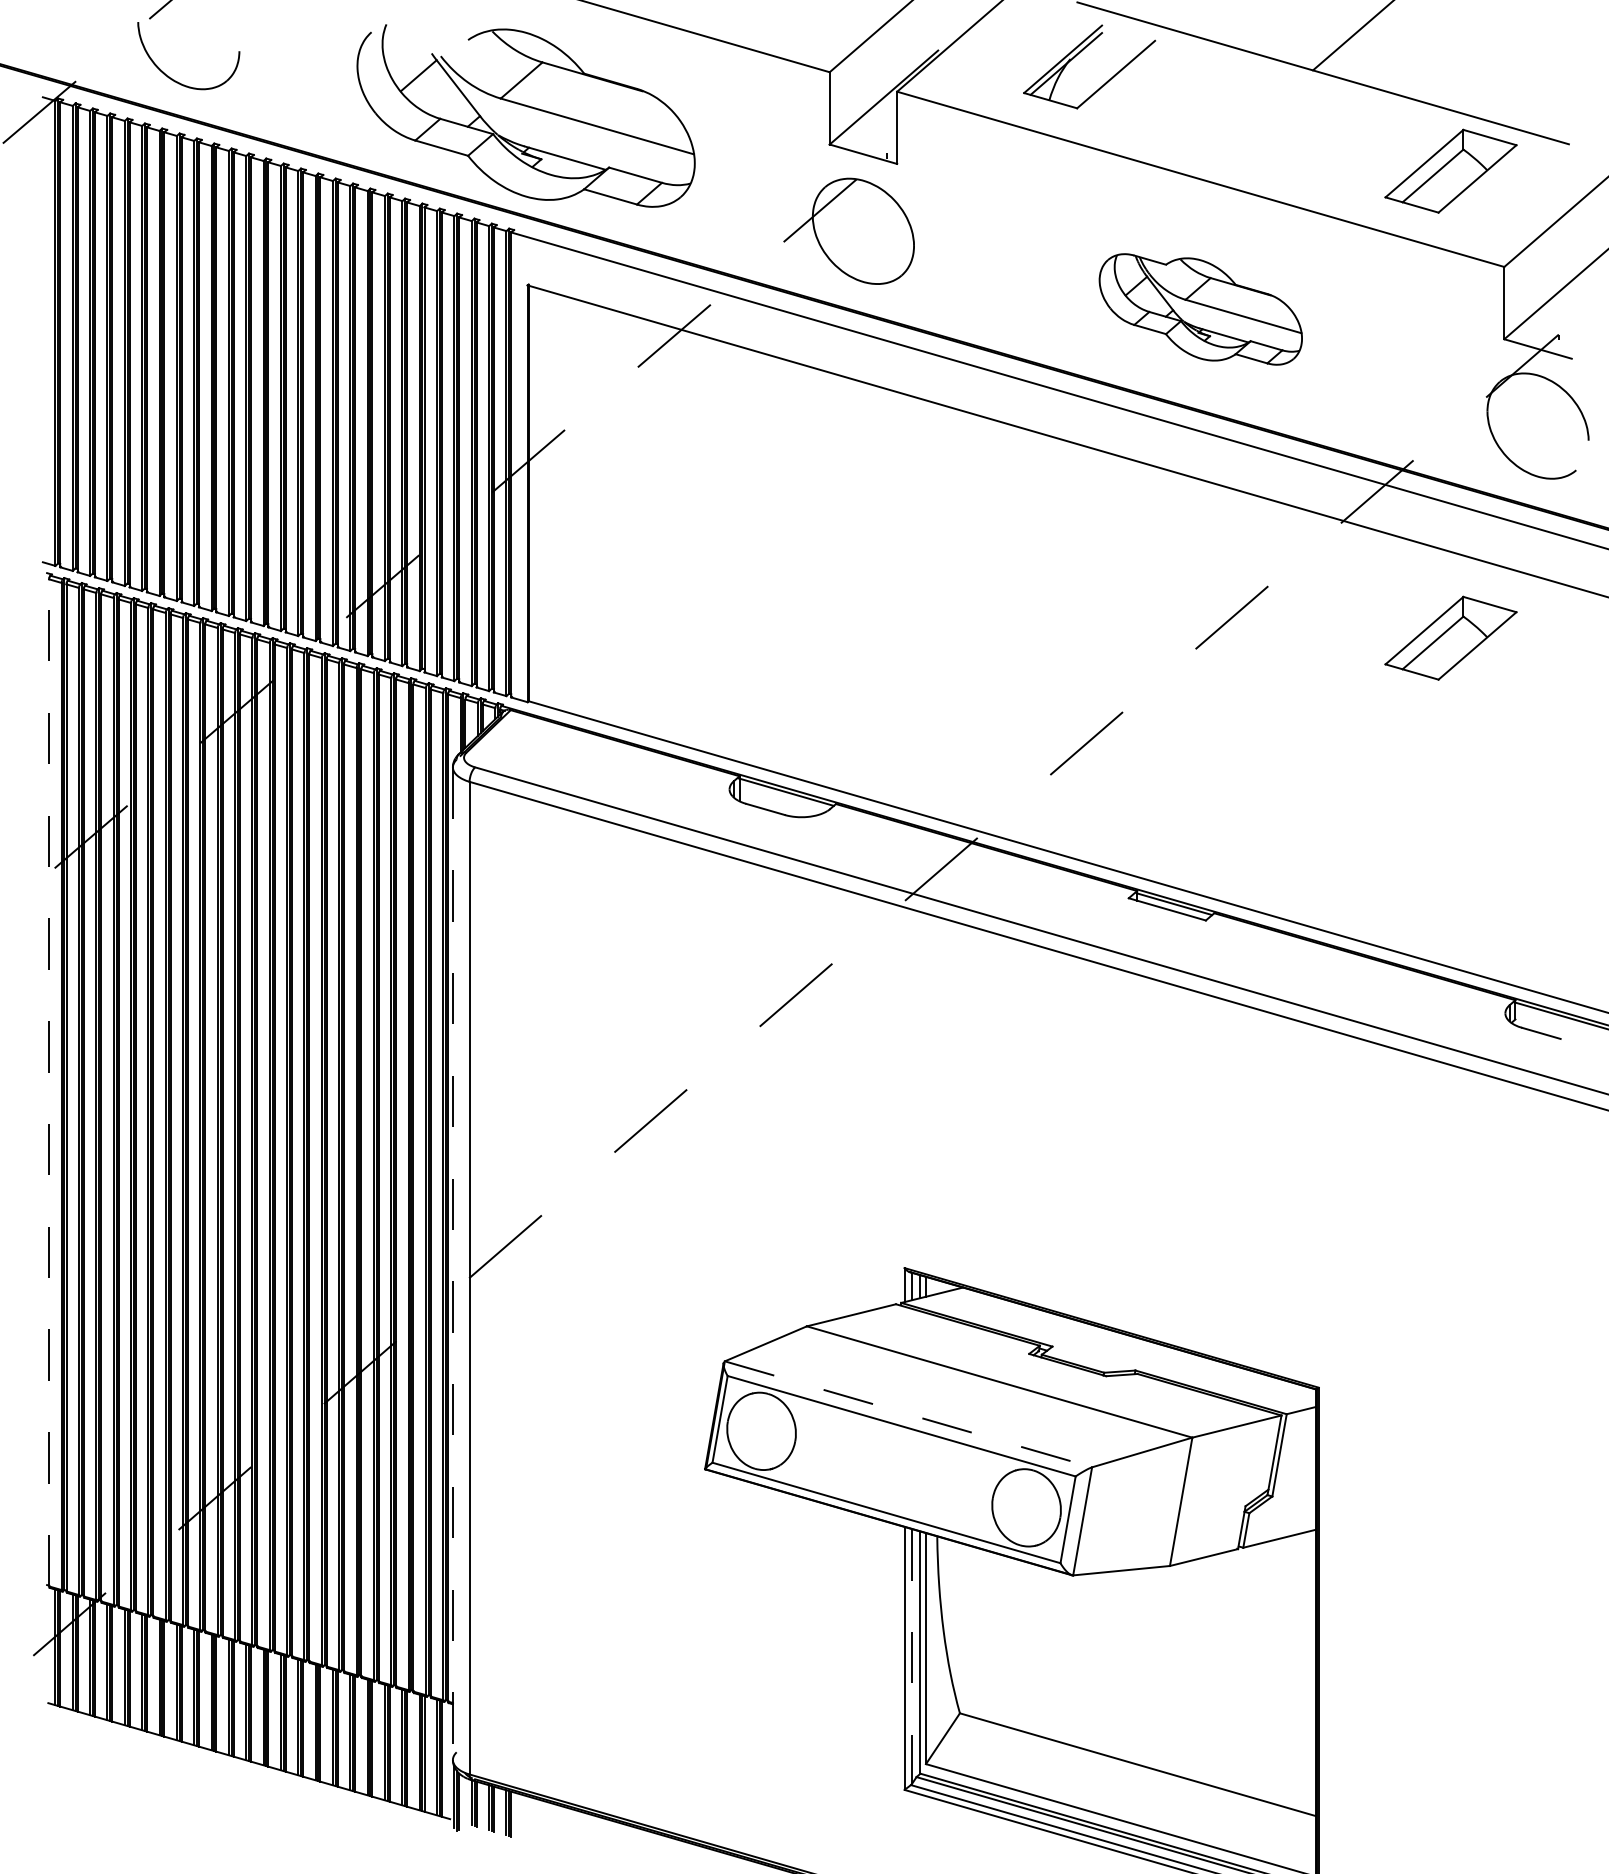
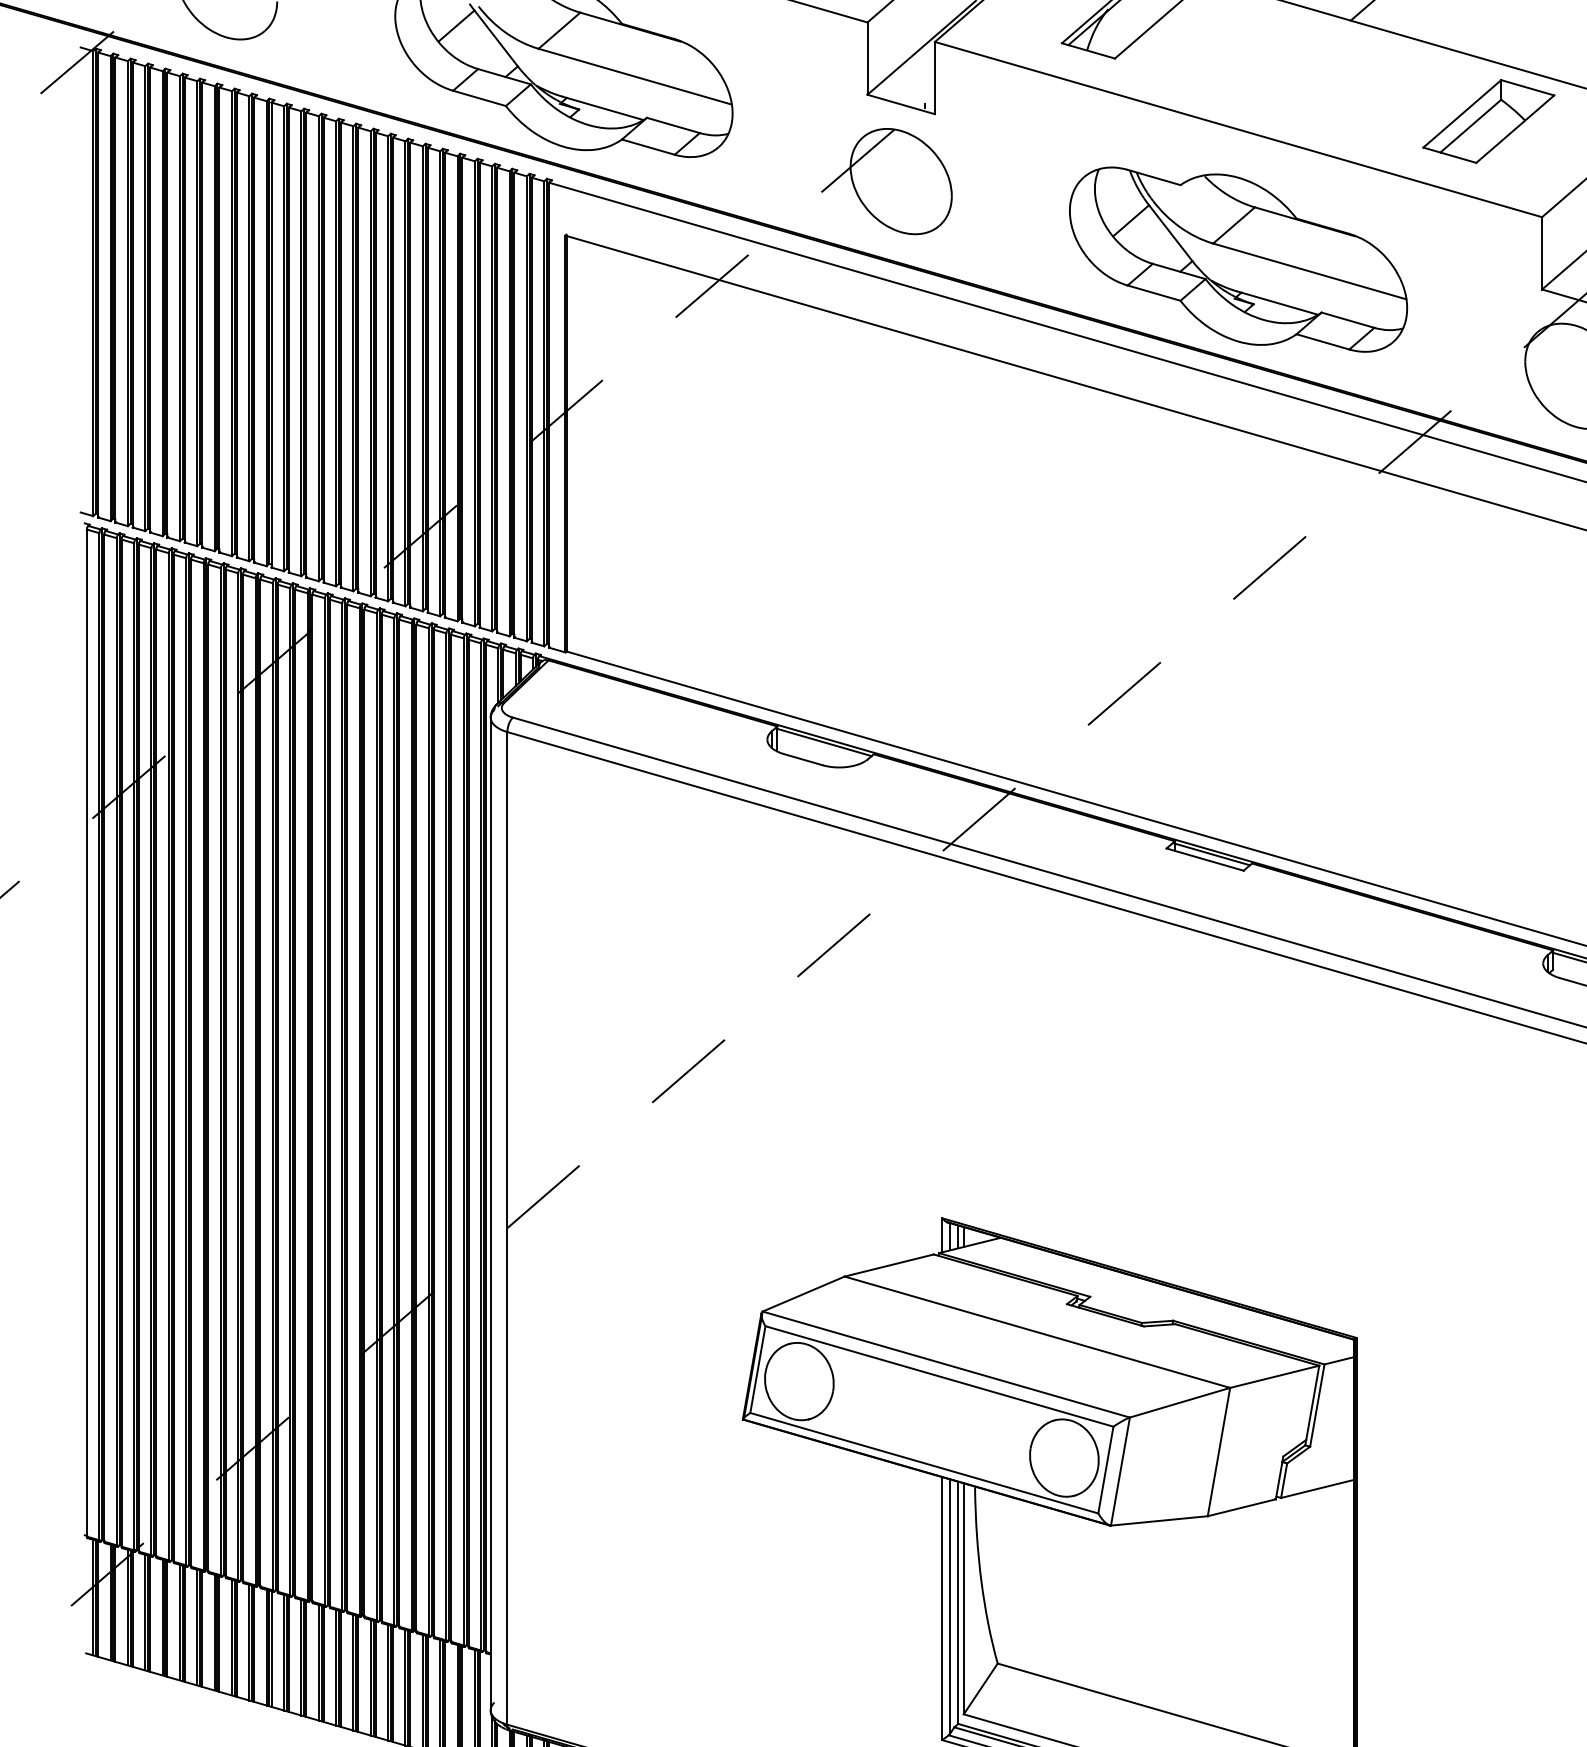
part: (1200, 309) -> (1238, 259), size x1.67
part: (1450, 637) -> (1488, 587), removed
line: (49, 1082) -> (87, 1032), dashed -> solid
line: (452, 1264) -> (490, 1214), dashed -> solid
line: (908, 1414) -> (946, 1364), dashed -> solid
line: (912, 1656) -> (950, 1606), dashed -> solid

